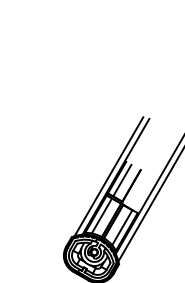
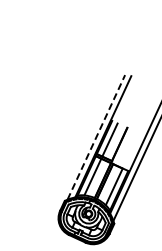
line: (108, 176) -> (95, 137), solid -> dashed

